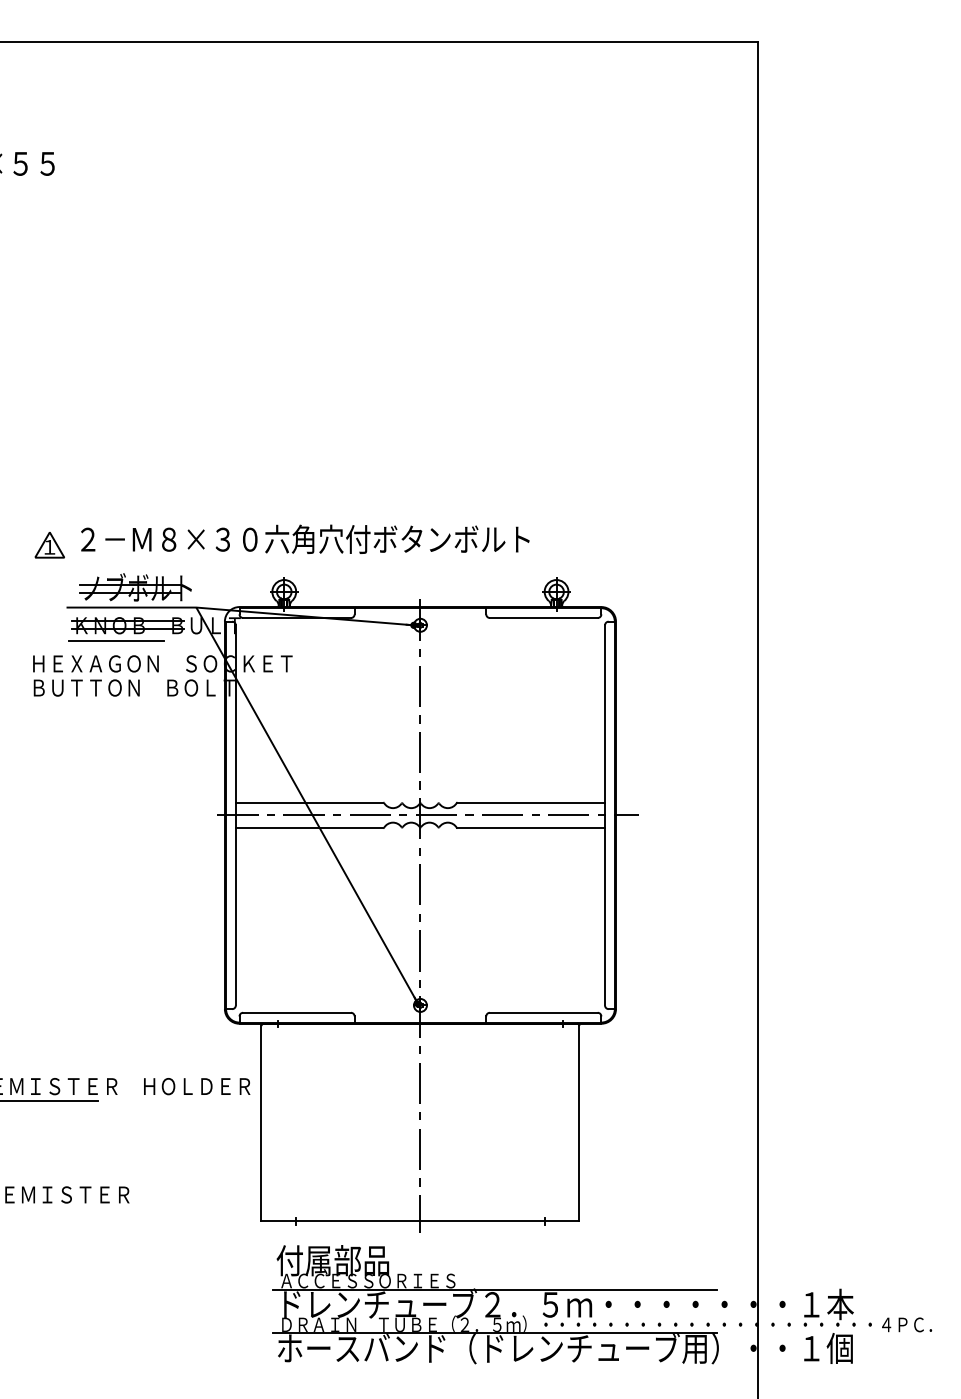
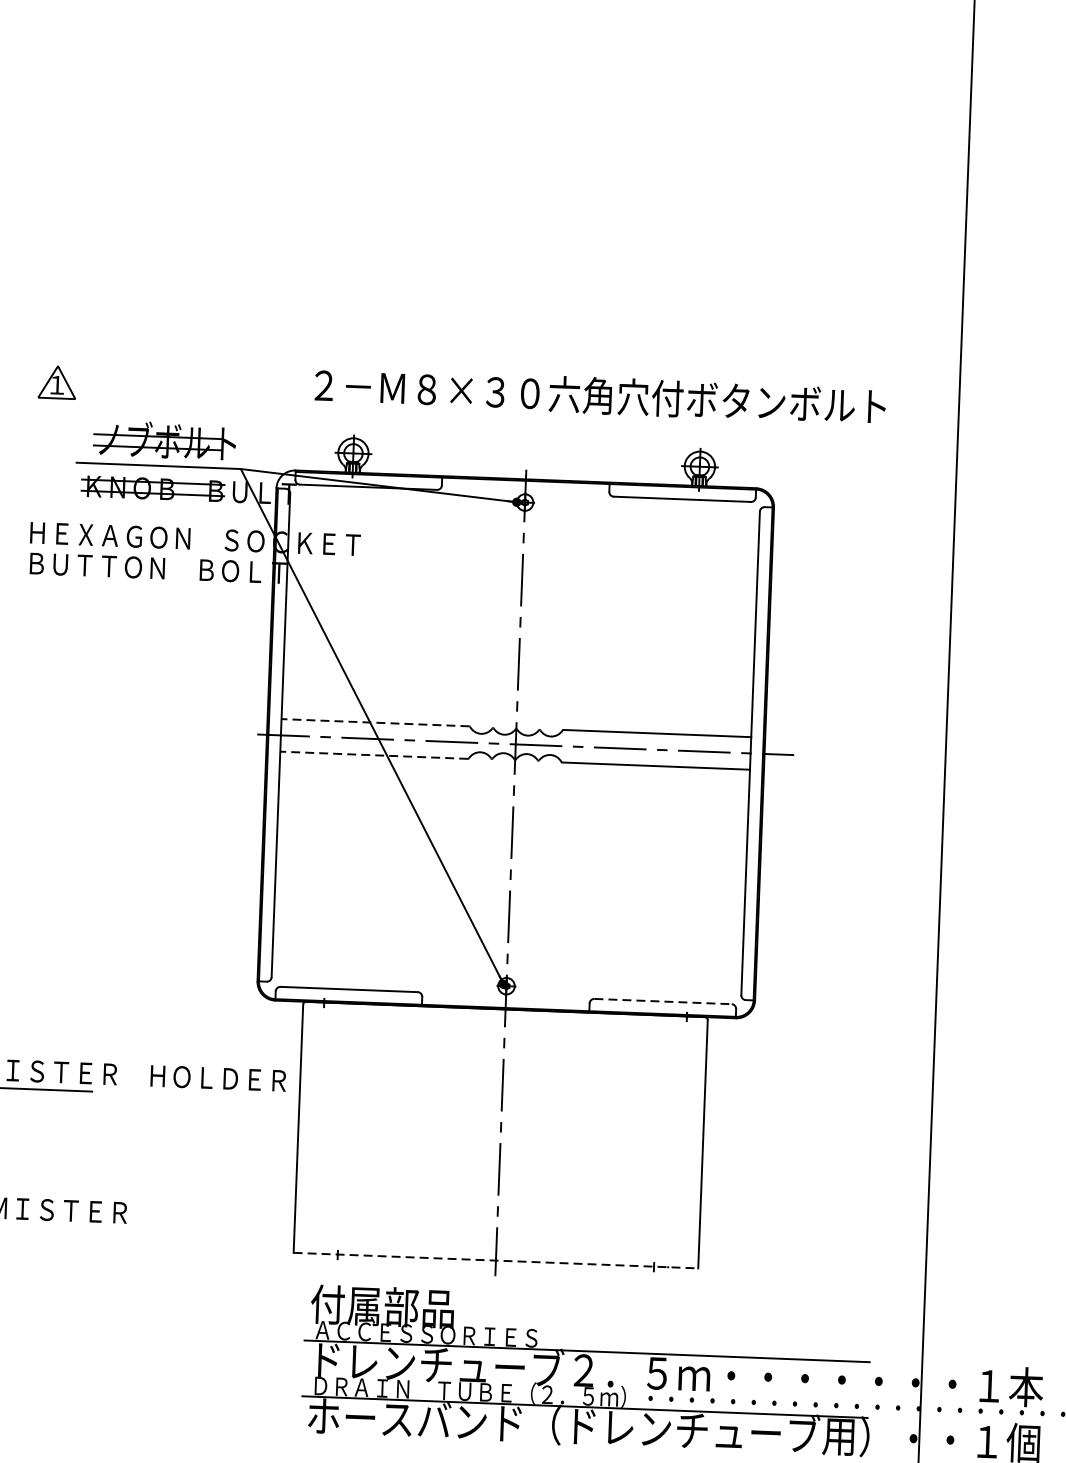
text: (305, 538) -> (600, 394), moved
line: (116, 640) -> (137, 507), removed
line: (309, 802) -> (375, 722), solid -> dashed
line: (309, 828) -> (373, 755), solid -> dashed
line: (543, 1012) -> (662, 1001), solid -> dashed
line: (420, 1221) -> (495, 1261), solid -> dashed

